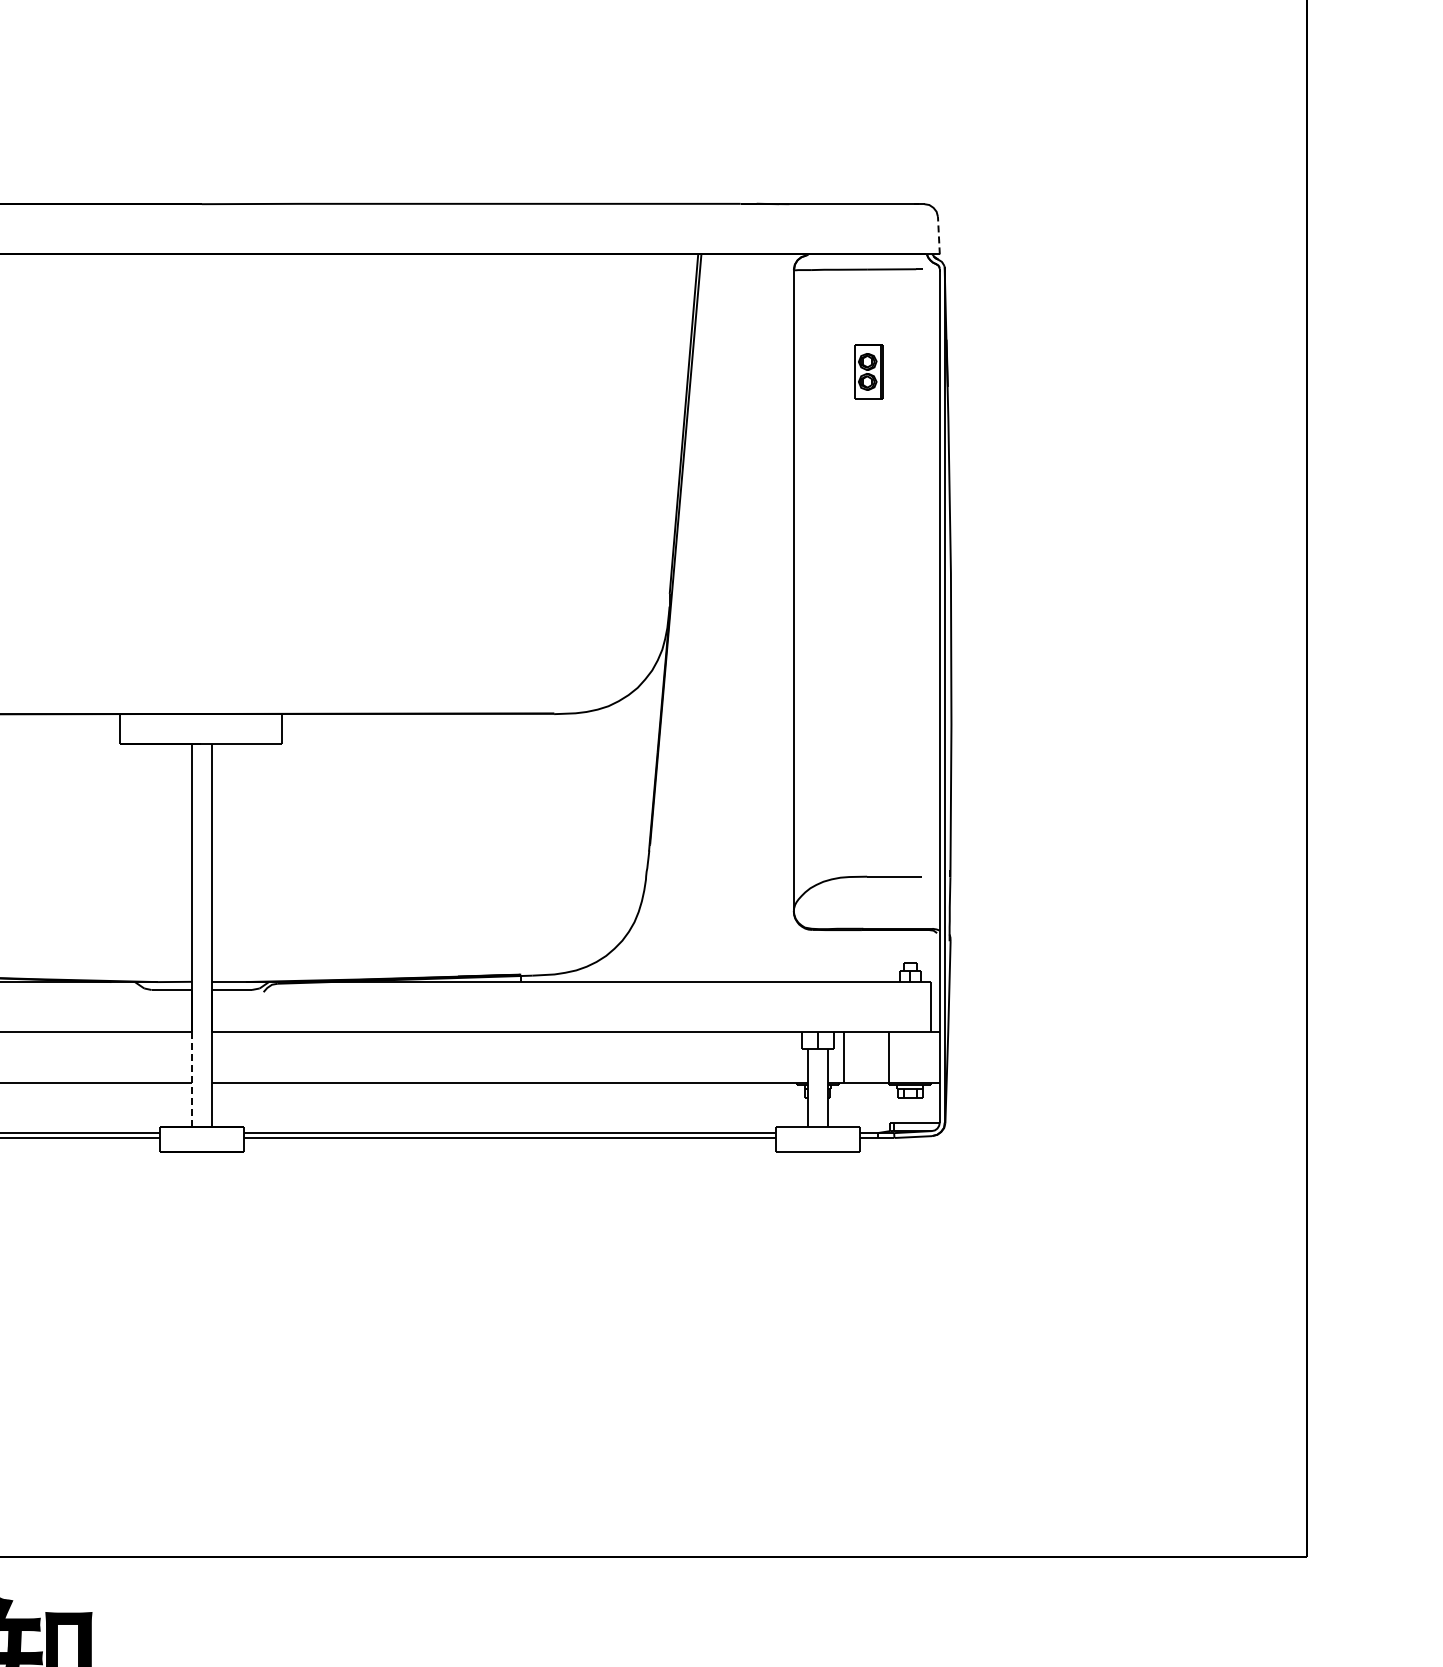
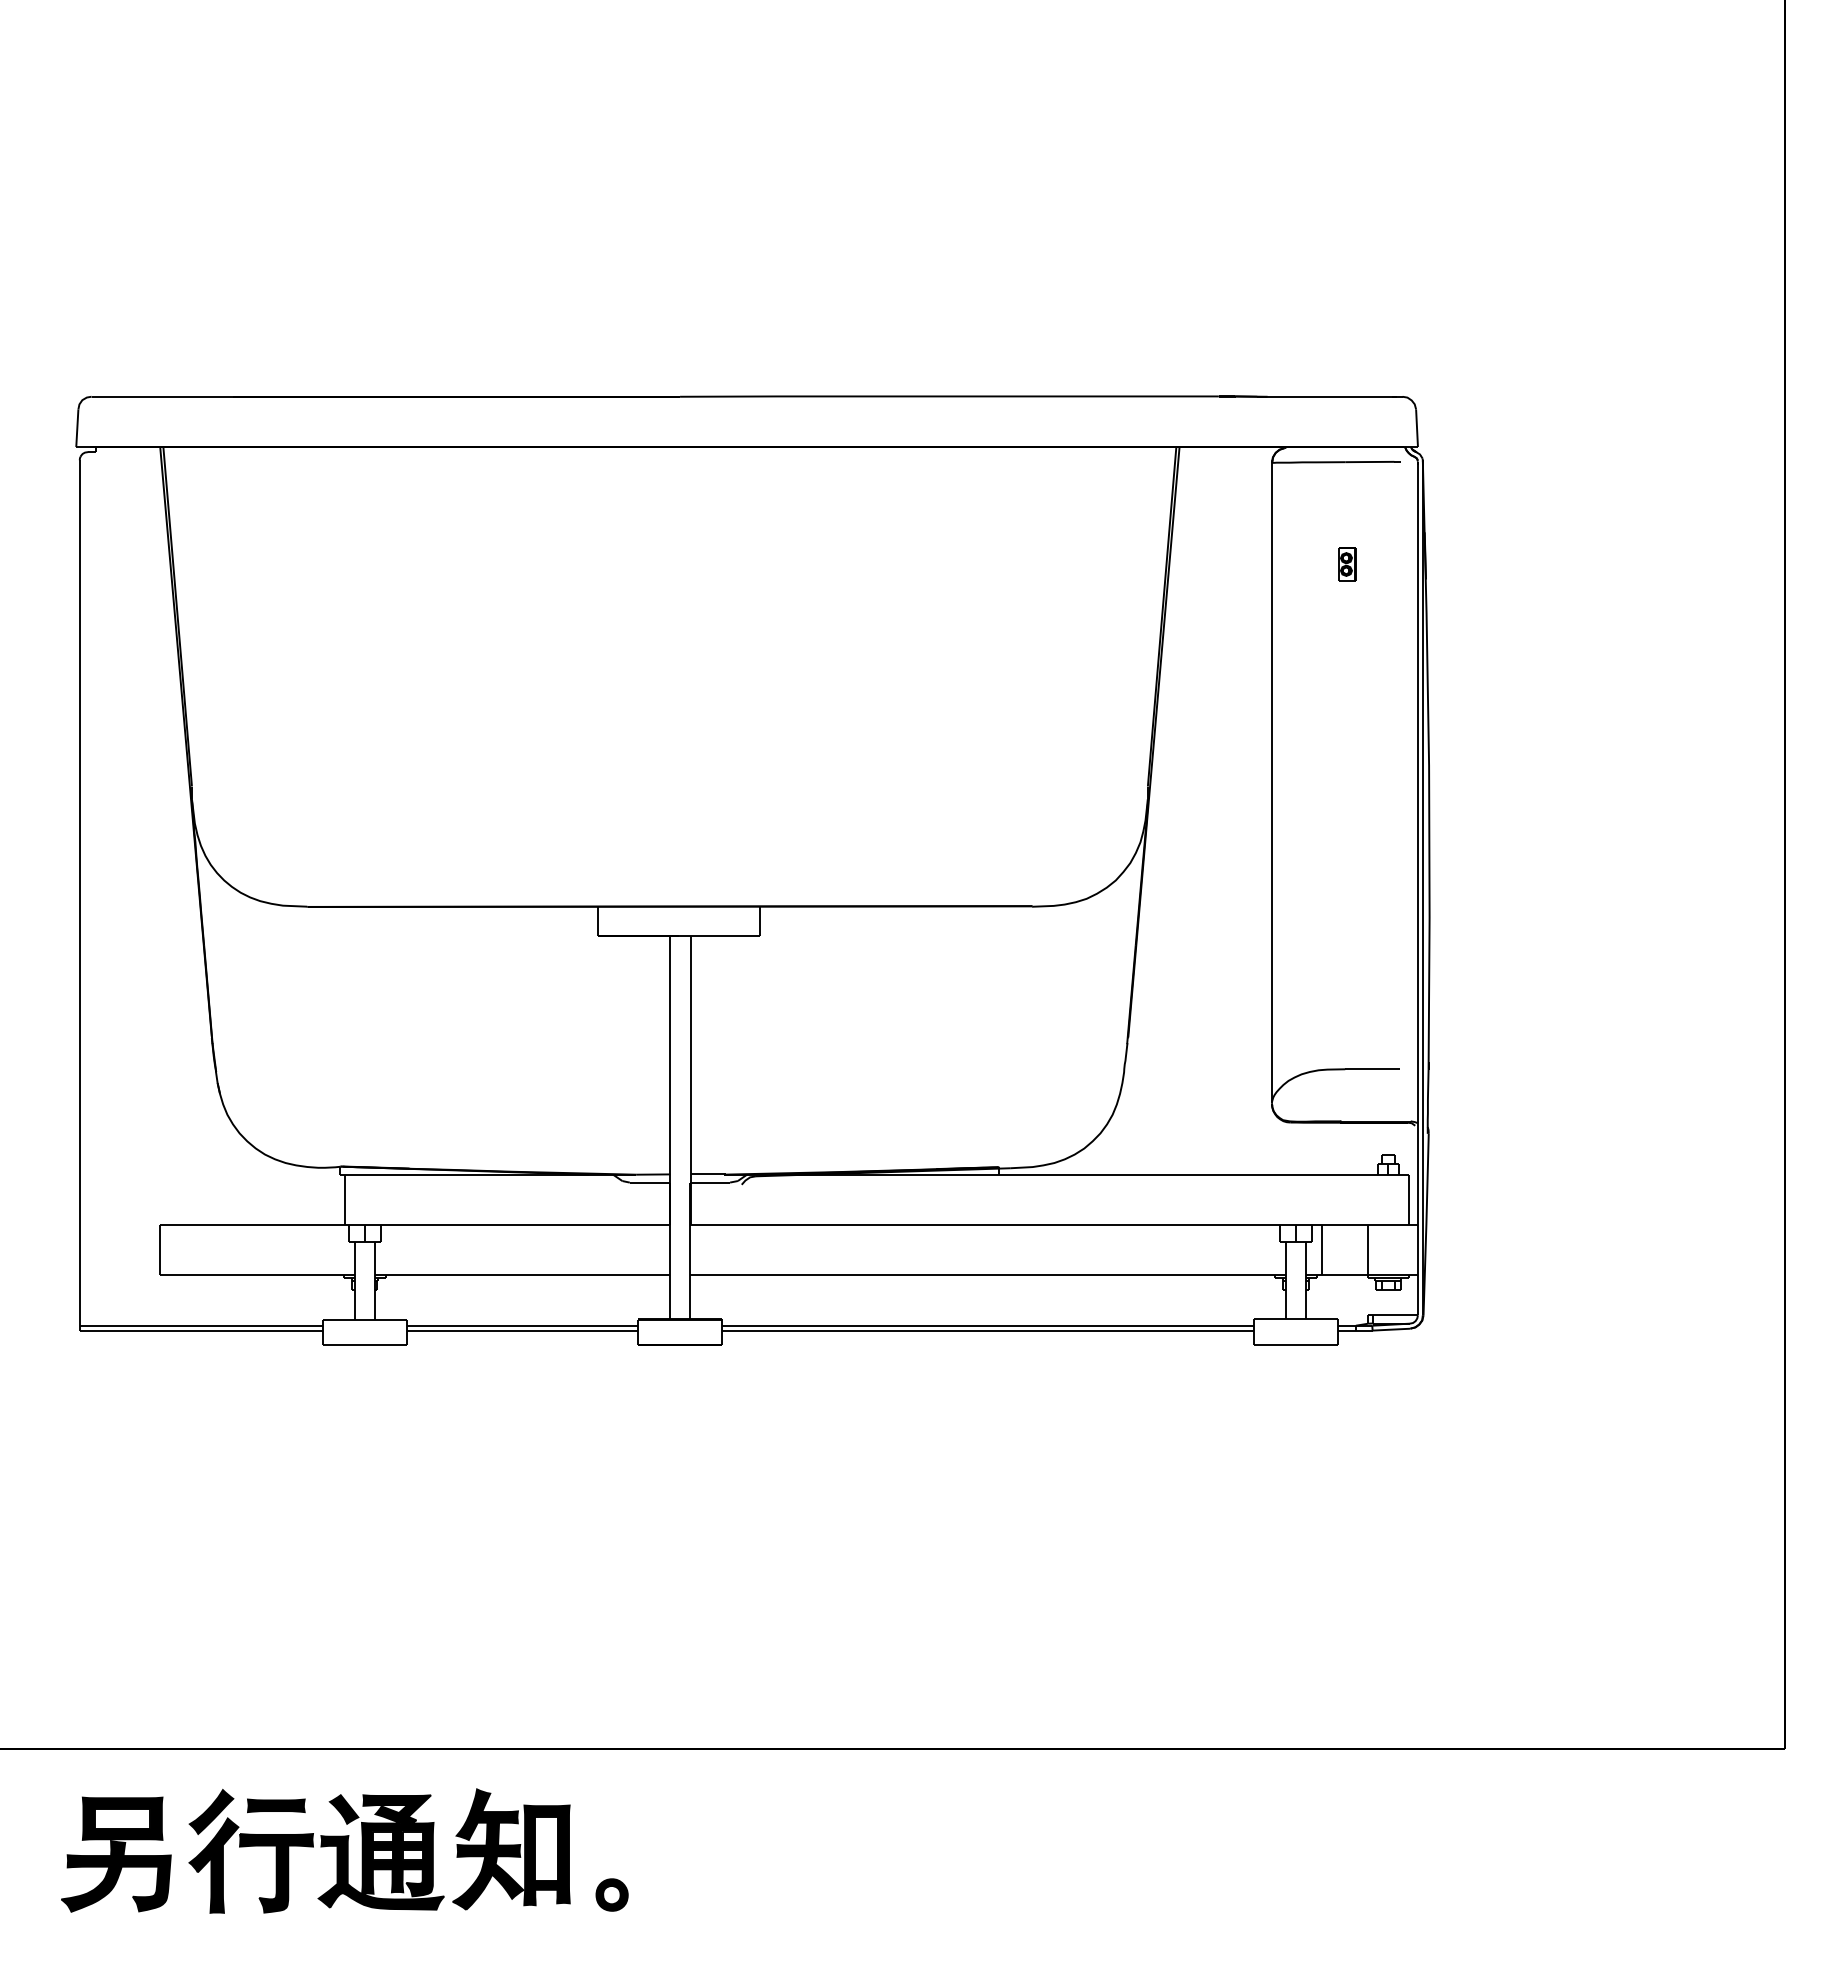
line: (939, 235) -> (1417, 428), dashed -> solid
part: (869, 371) -> (1347, 564), size x0.62
line: (192, 1078) -> (670, 1271), dashed -> solid

